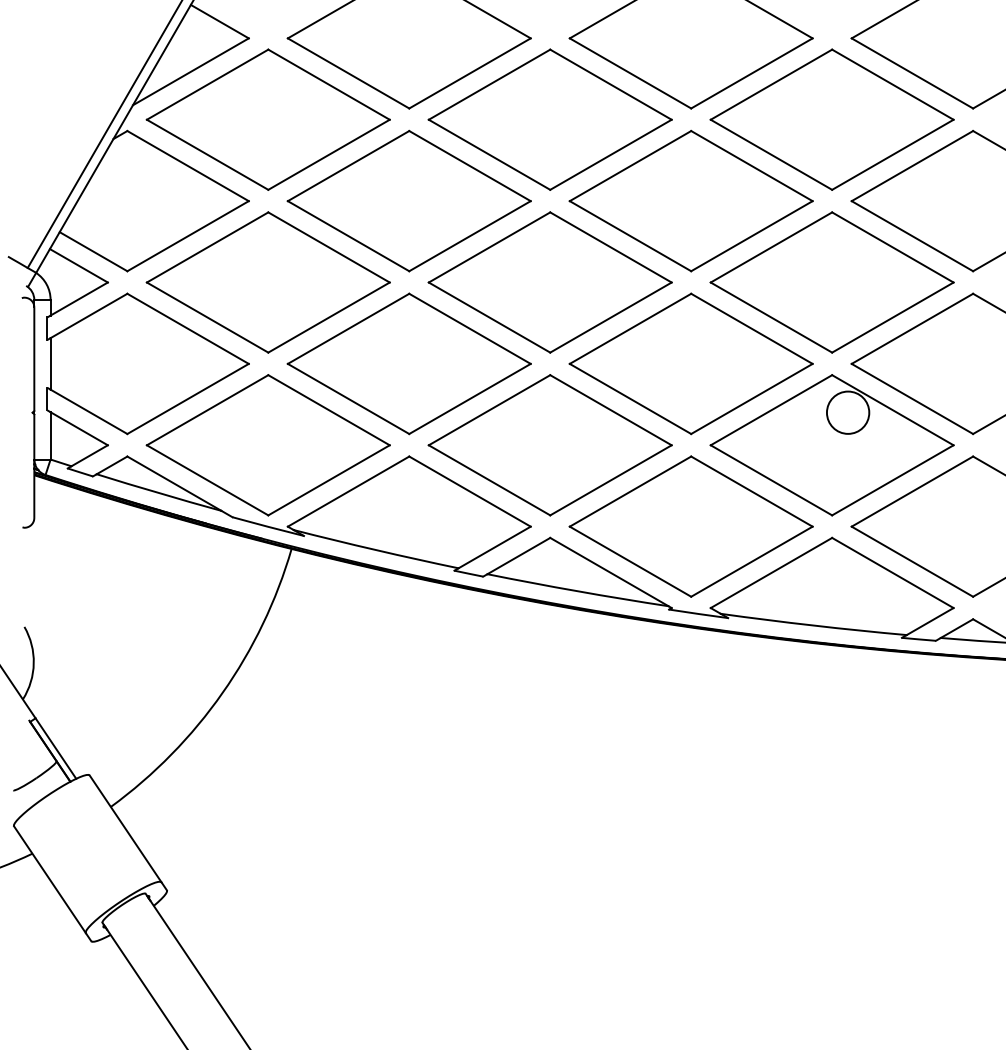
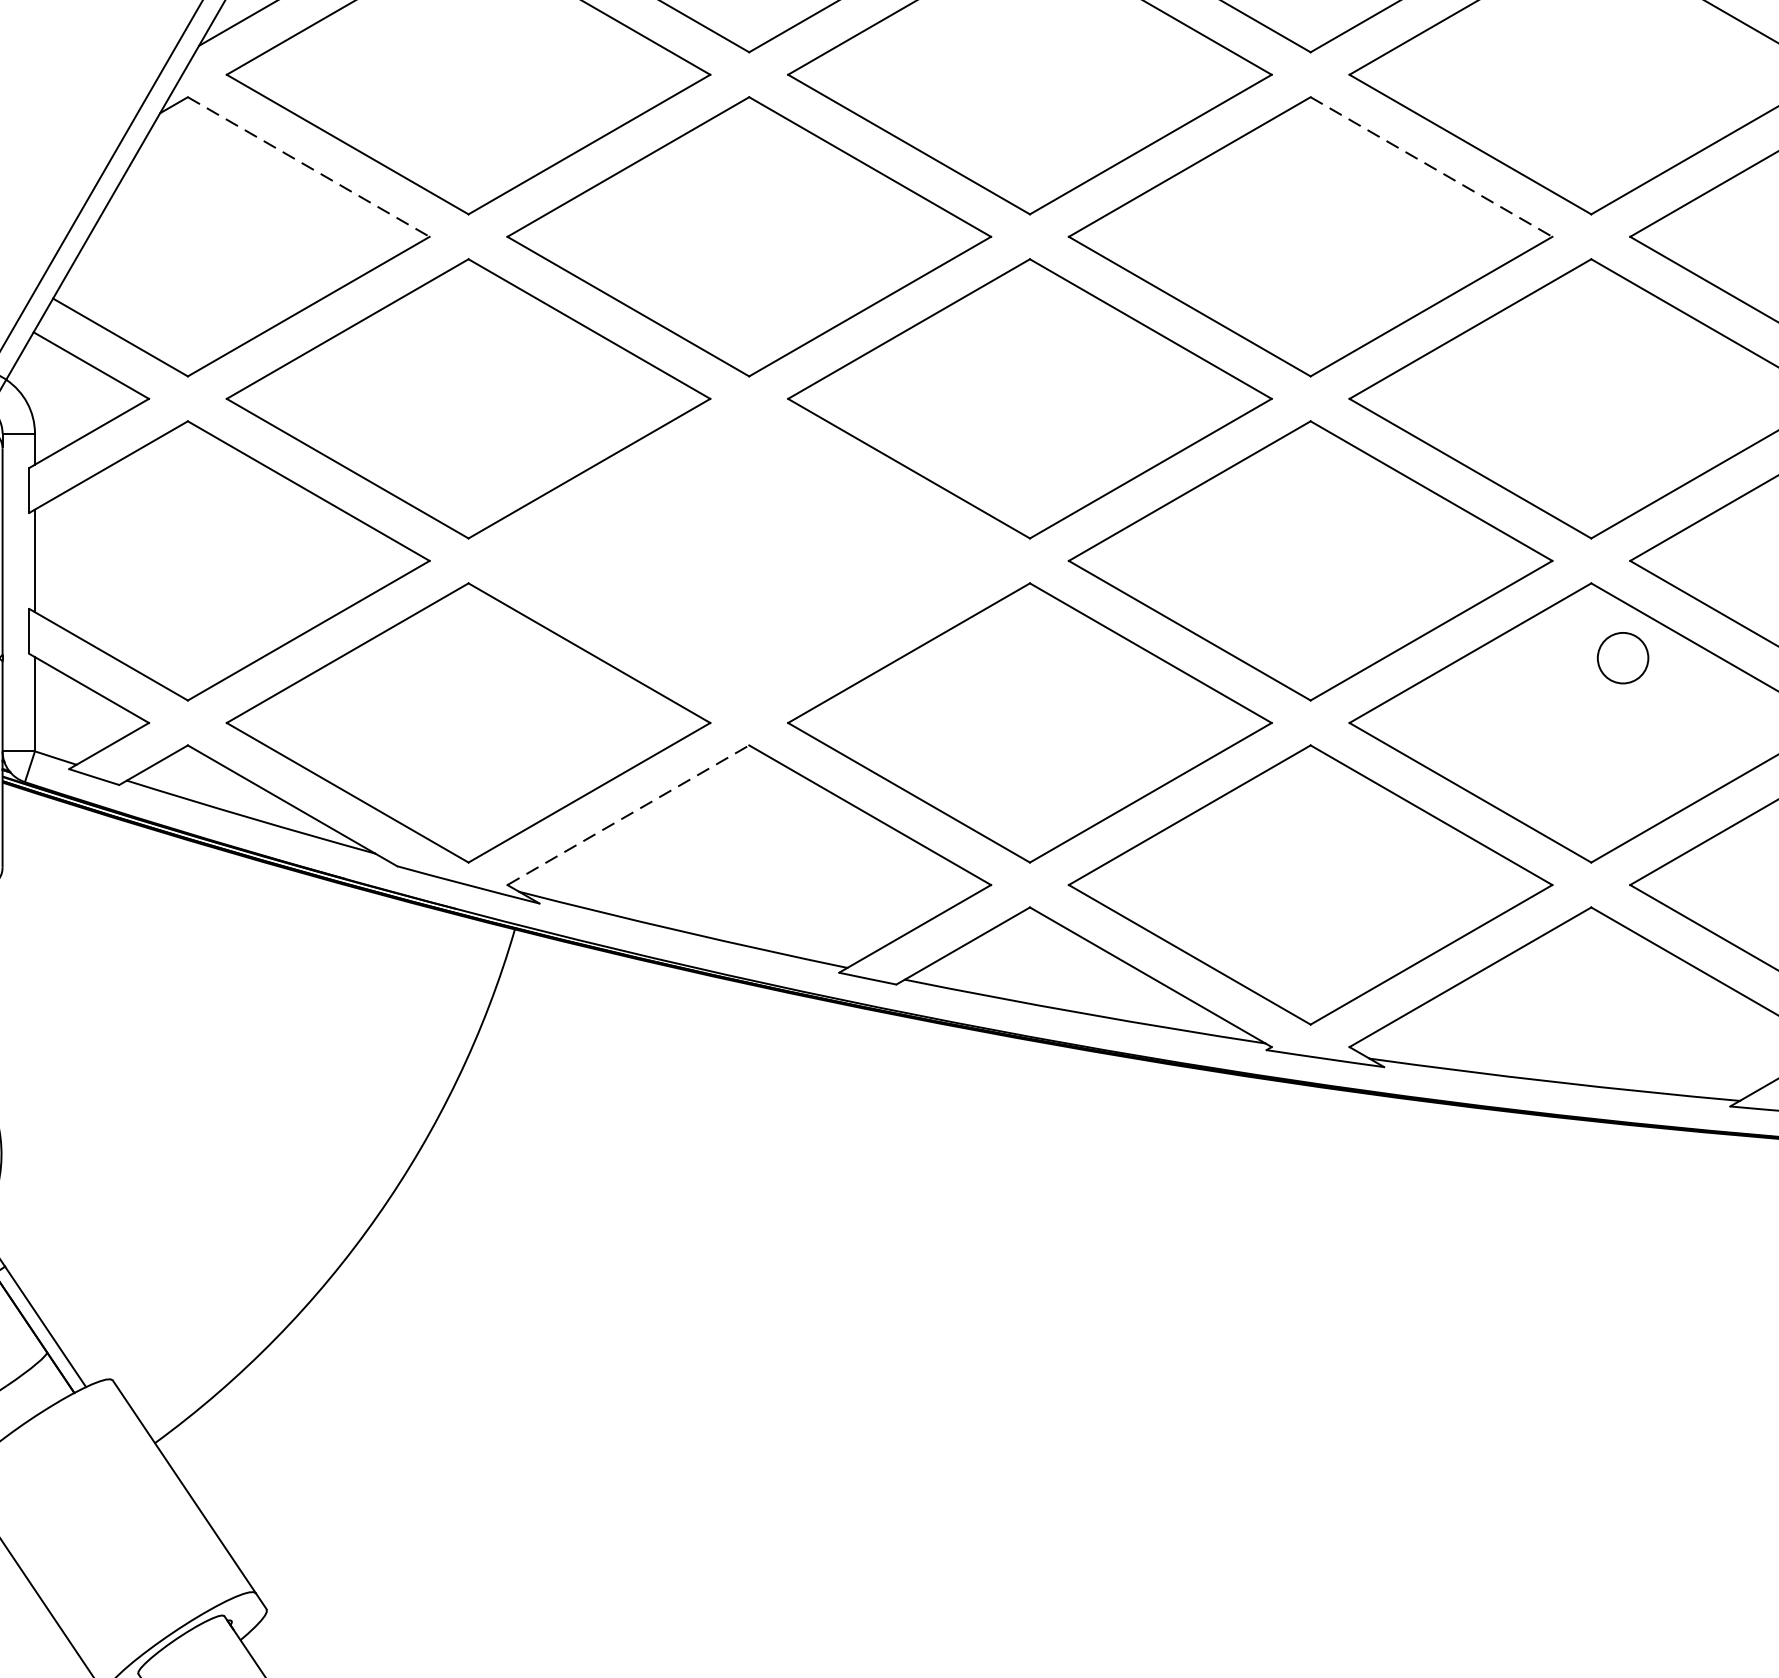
line: (188, 166) -> (309, 167), solid -> dashed
line: (752, 166) -> (1432, 167), solid -> dashed
part: (408, 363) -> (747, 560), removed
circle: (847, 412) -> (1621, 657), size x0.6
line: (349, 491) -> (630, 815), solid -> dashed

